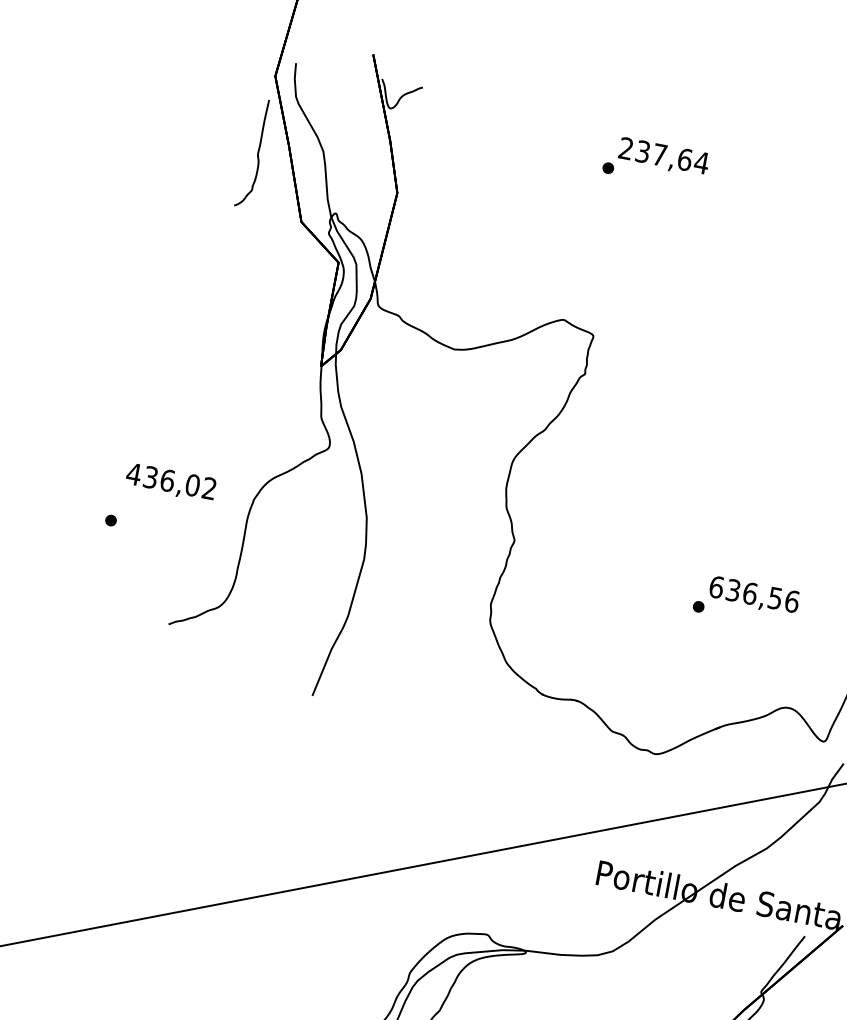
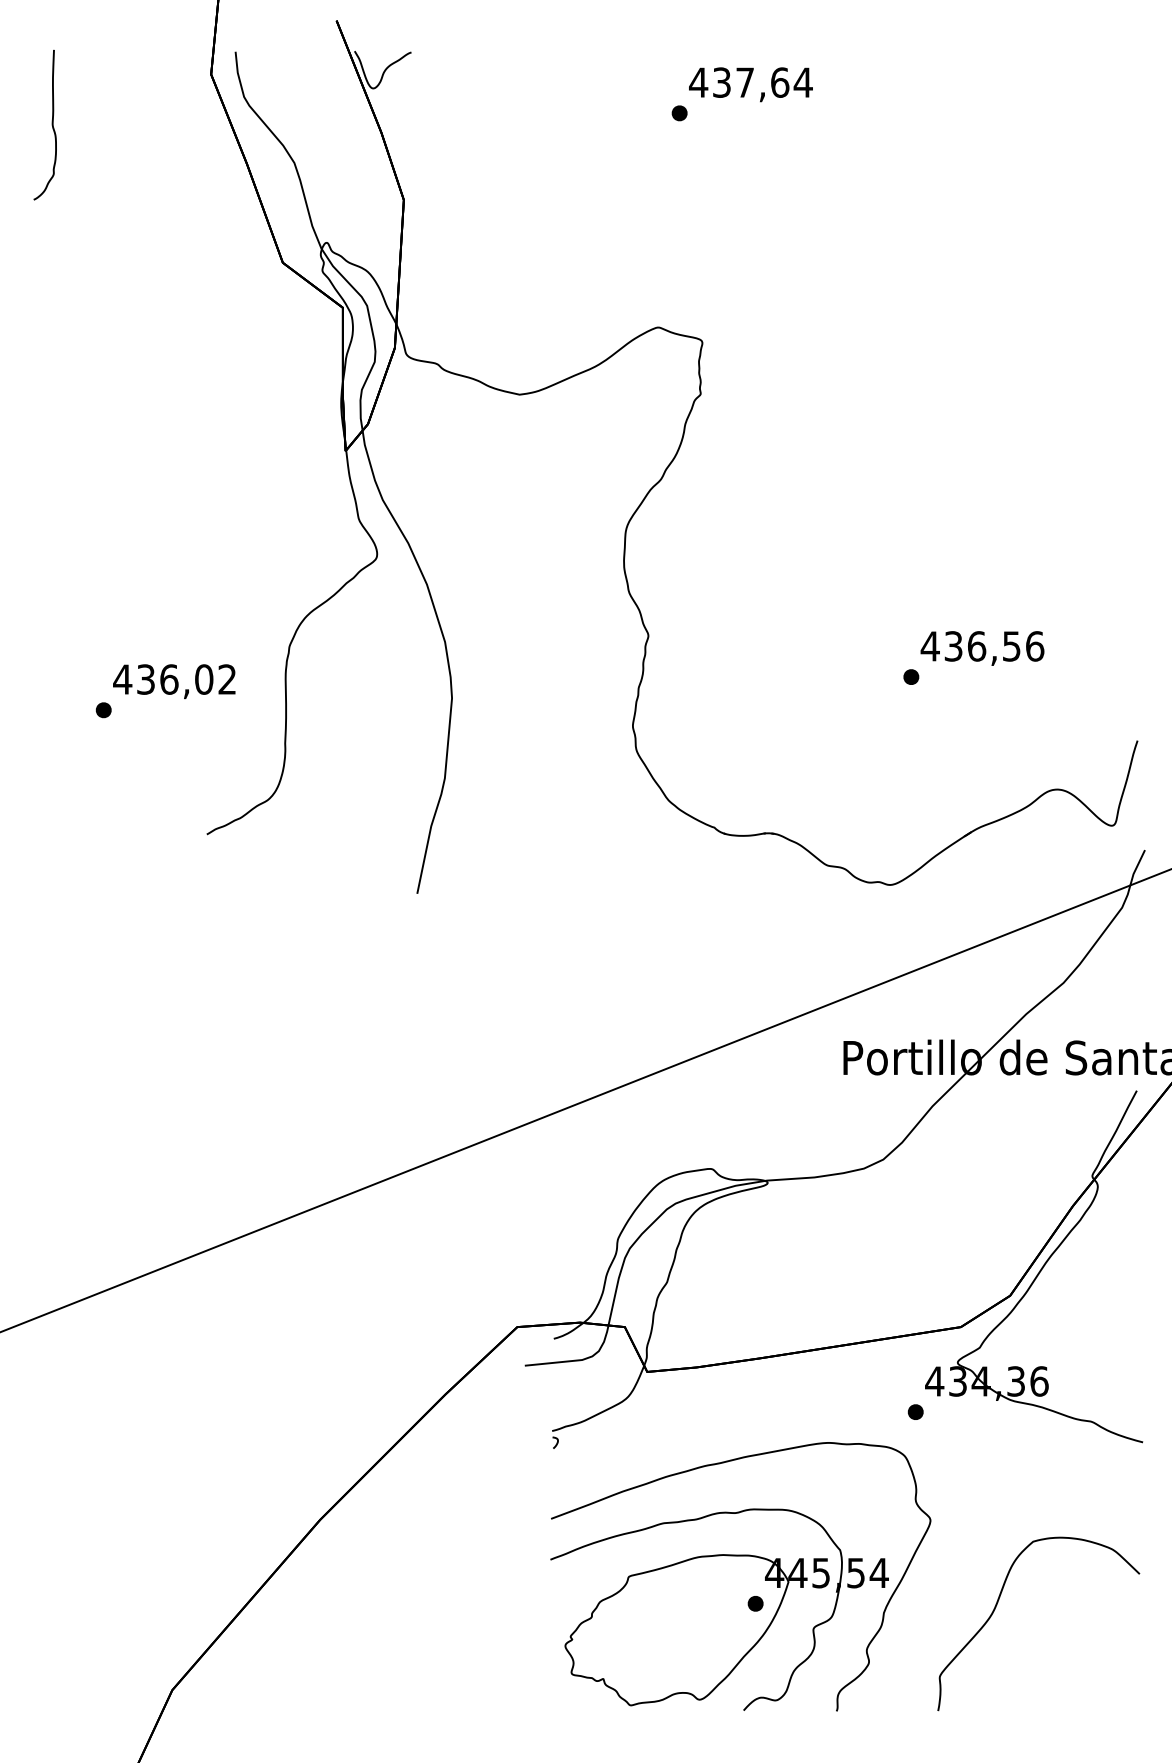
text: (626, 148) -> (698, 82), 237,64 -> 437,64
curve: (257, 153) -> (51, 124), moved
text: (171, 482) -> (174, 681), moved
text: (715, 587) -> (929, 646), 636,56 -> 436,56

